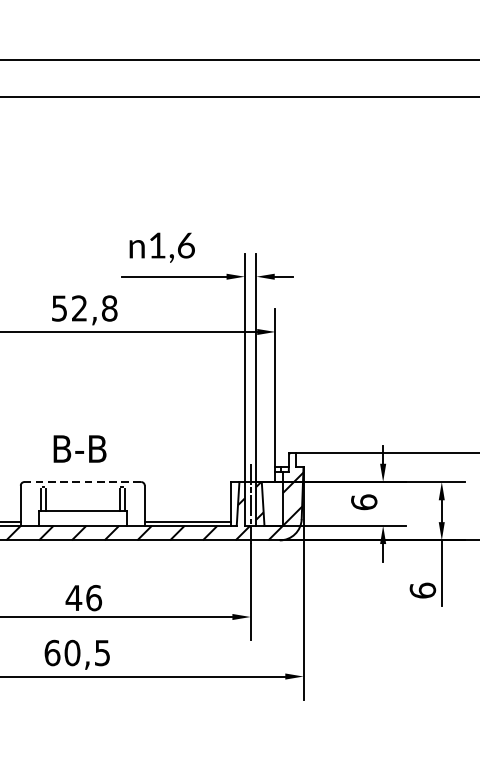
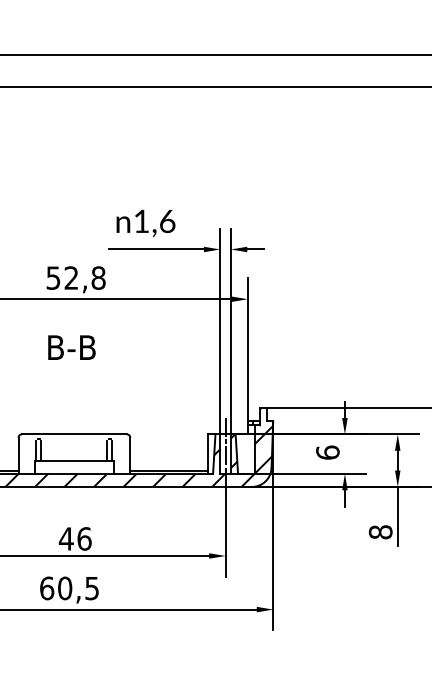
text: (79, 448) -> (71, 347), moved
line: (82, 482) -> (74, 434), dashed -> solid
text: (422, 590) -> (380, 532), 6 -> 8

